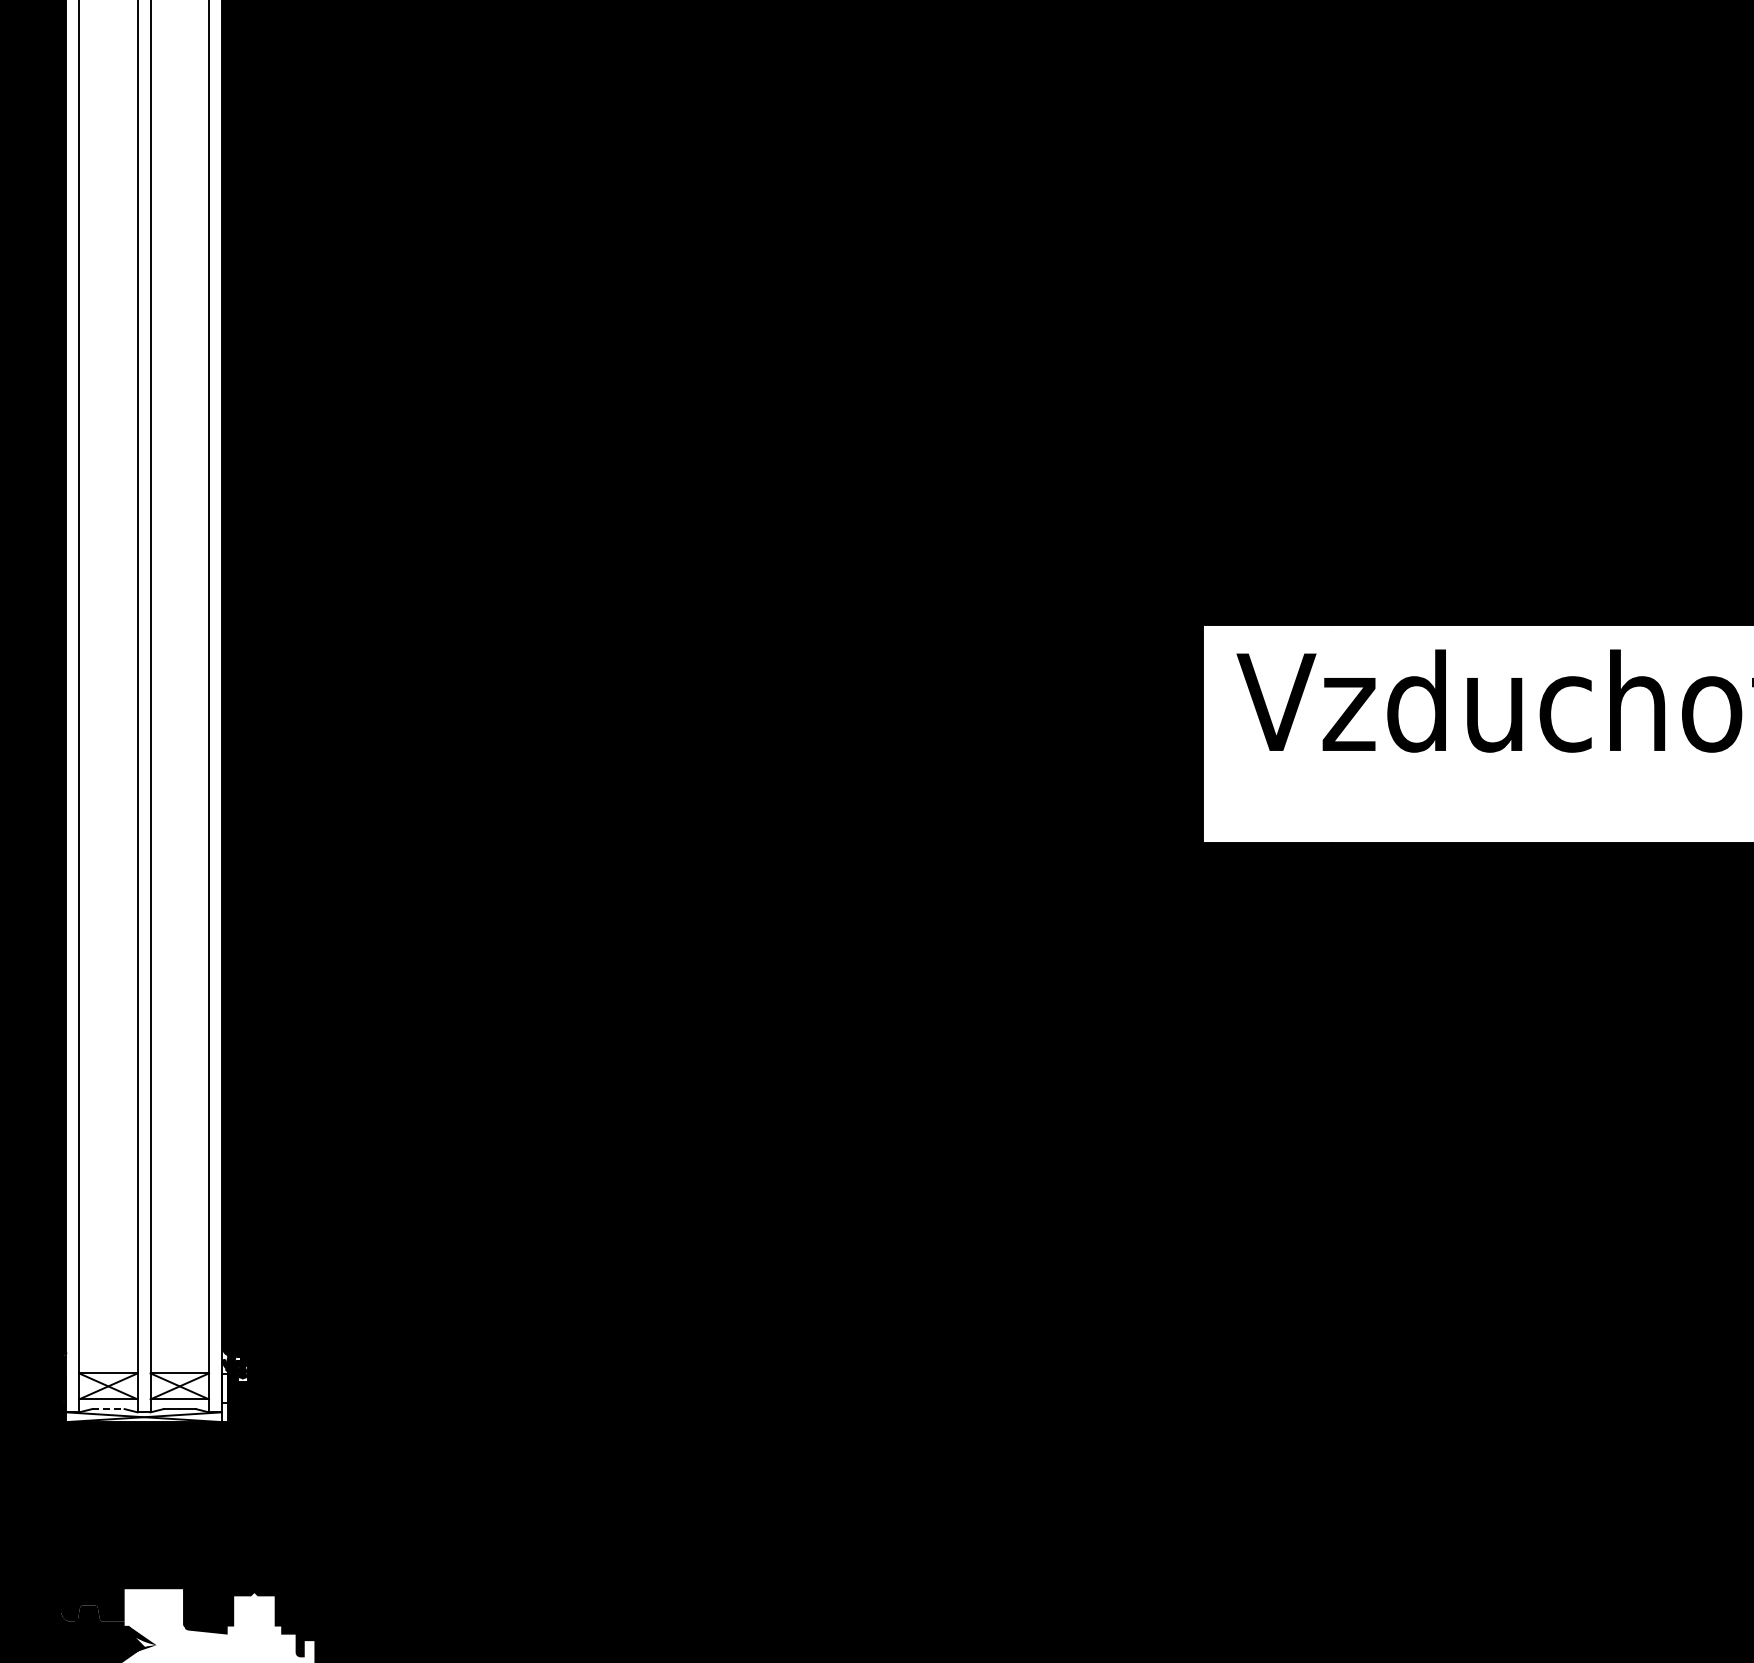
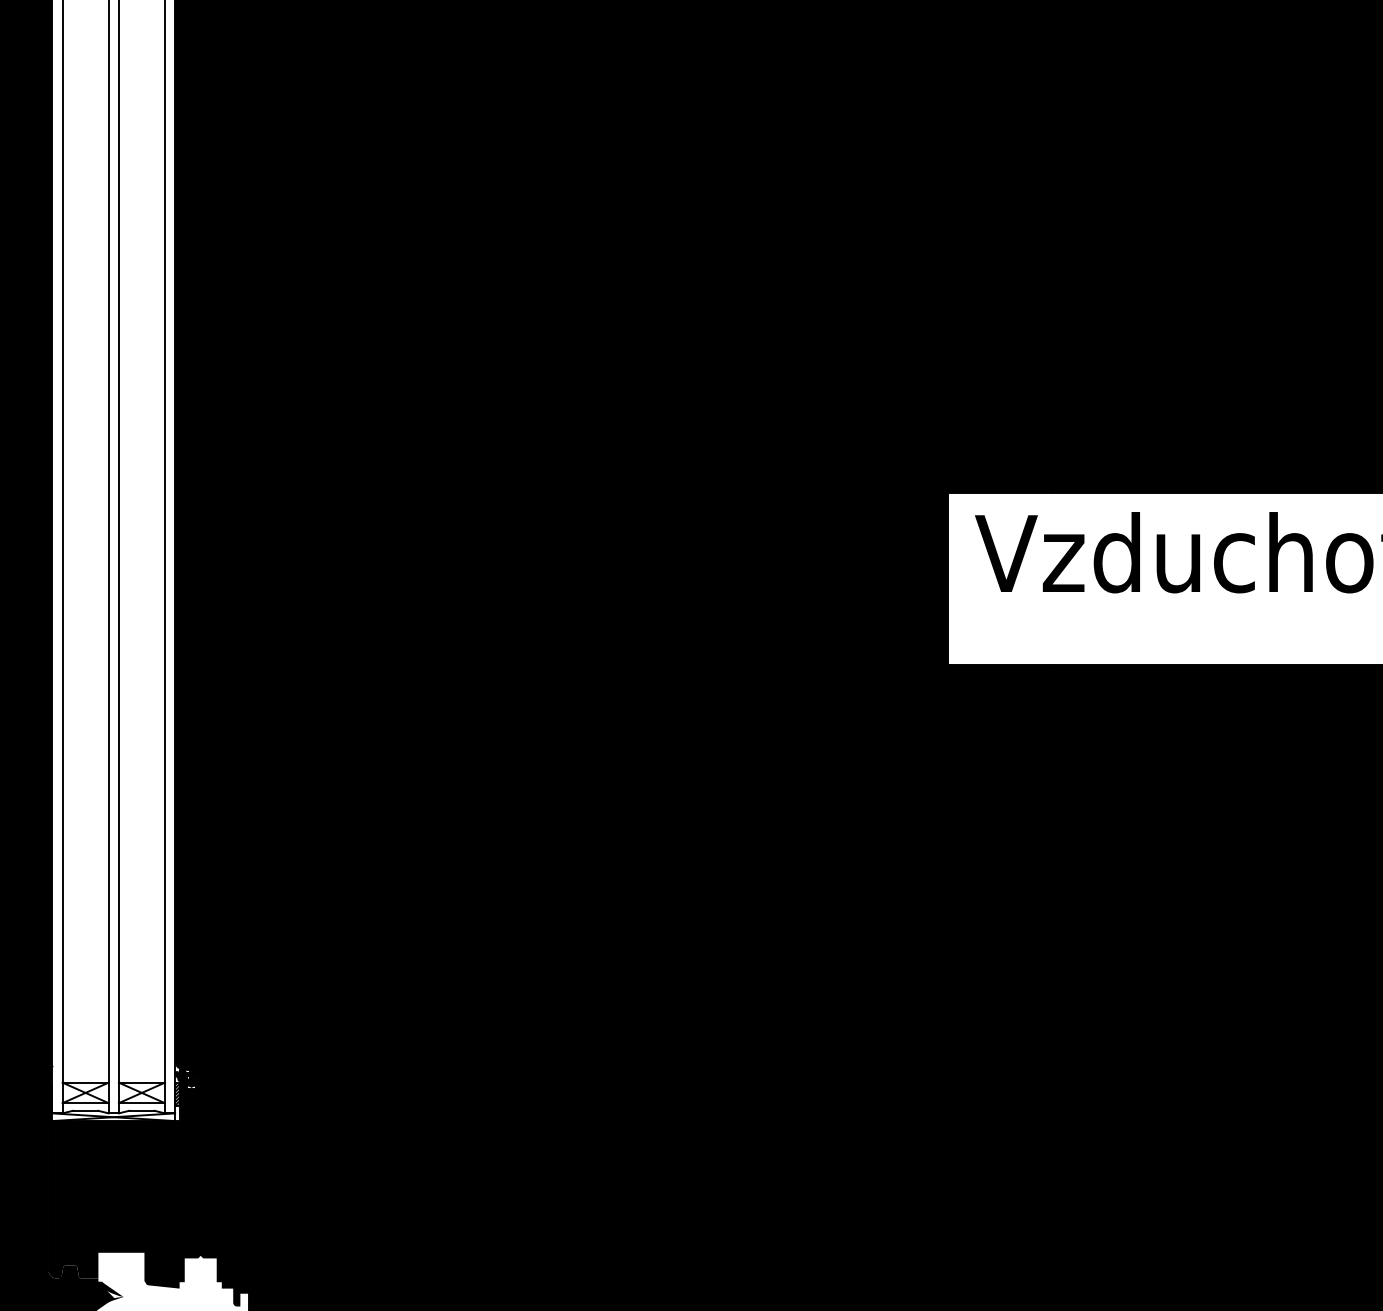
hatch: (224, 1388) -> (177, 1094), added
line: (108, 1409) -> (85, 1111), dashed -> solid

